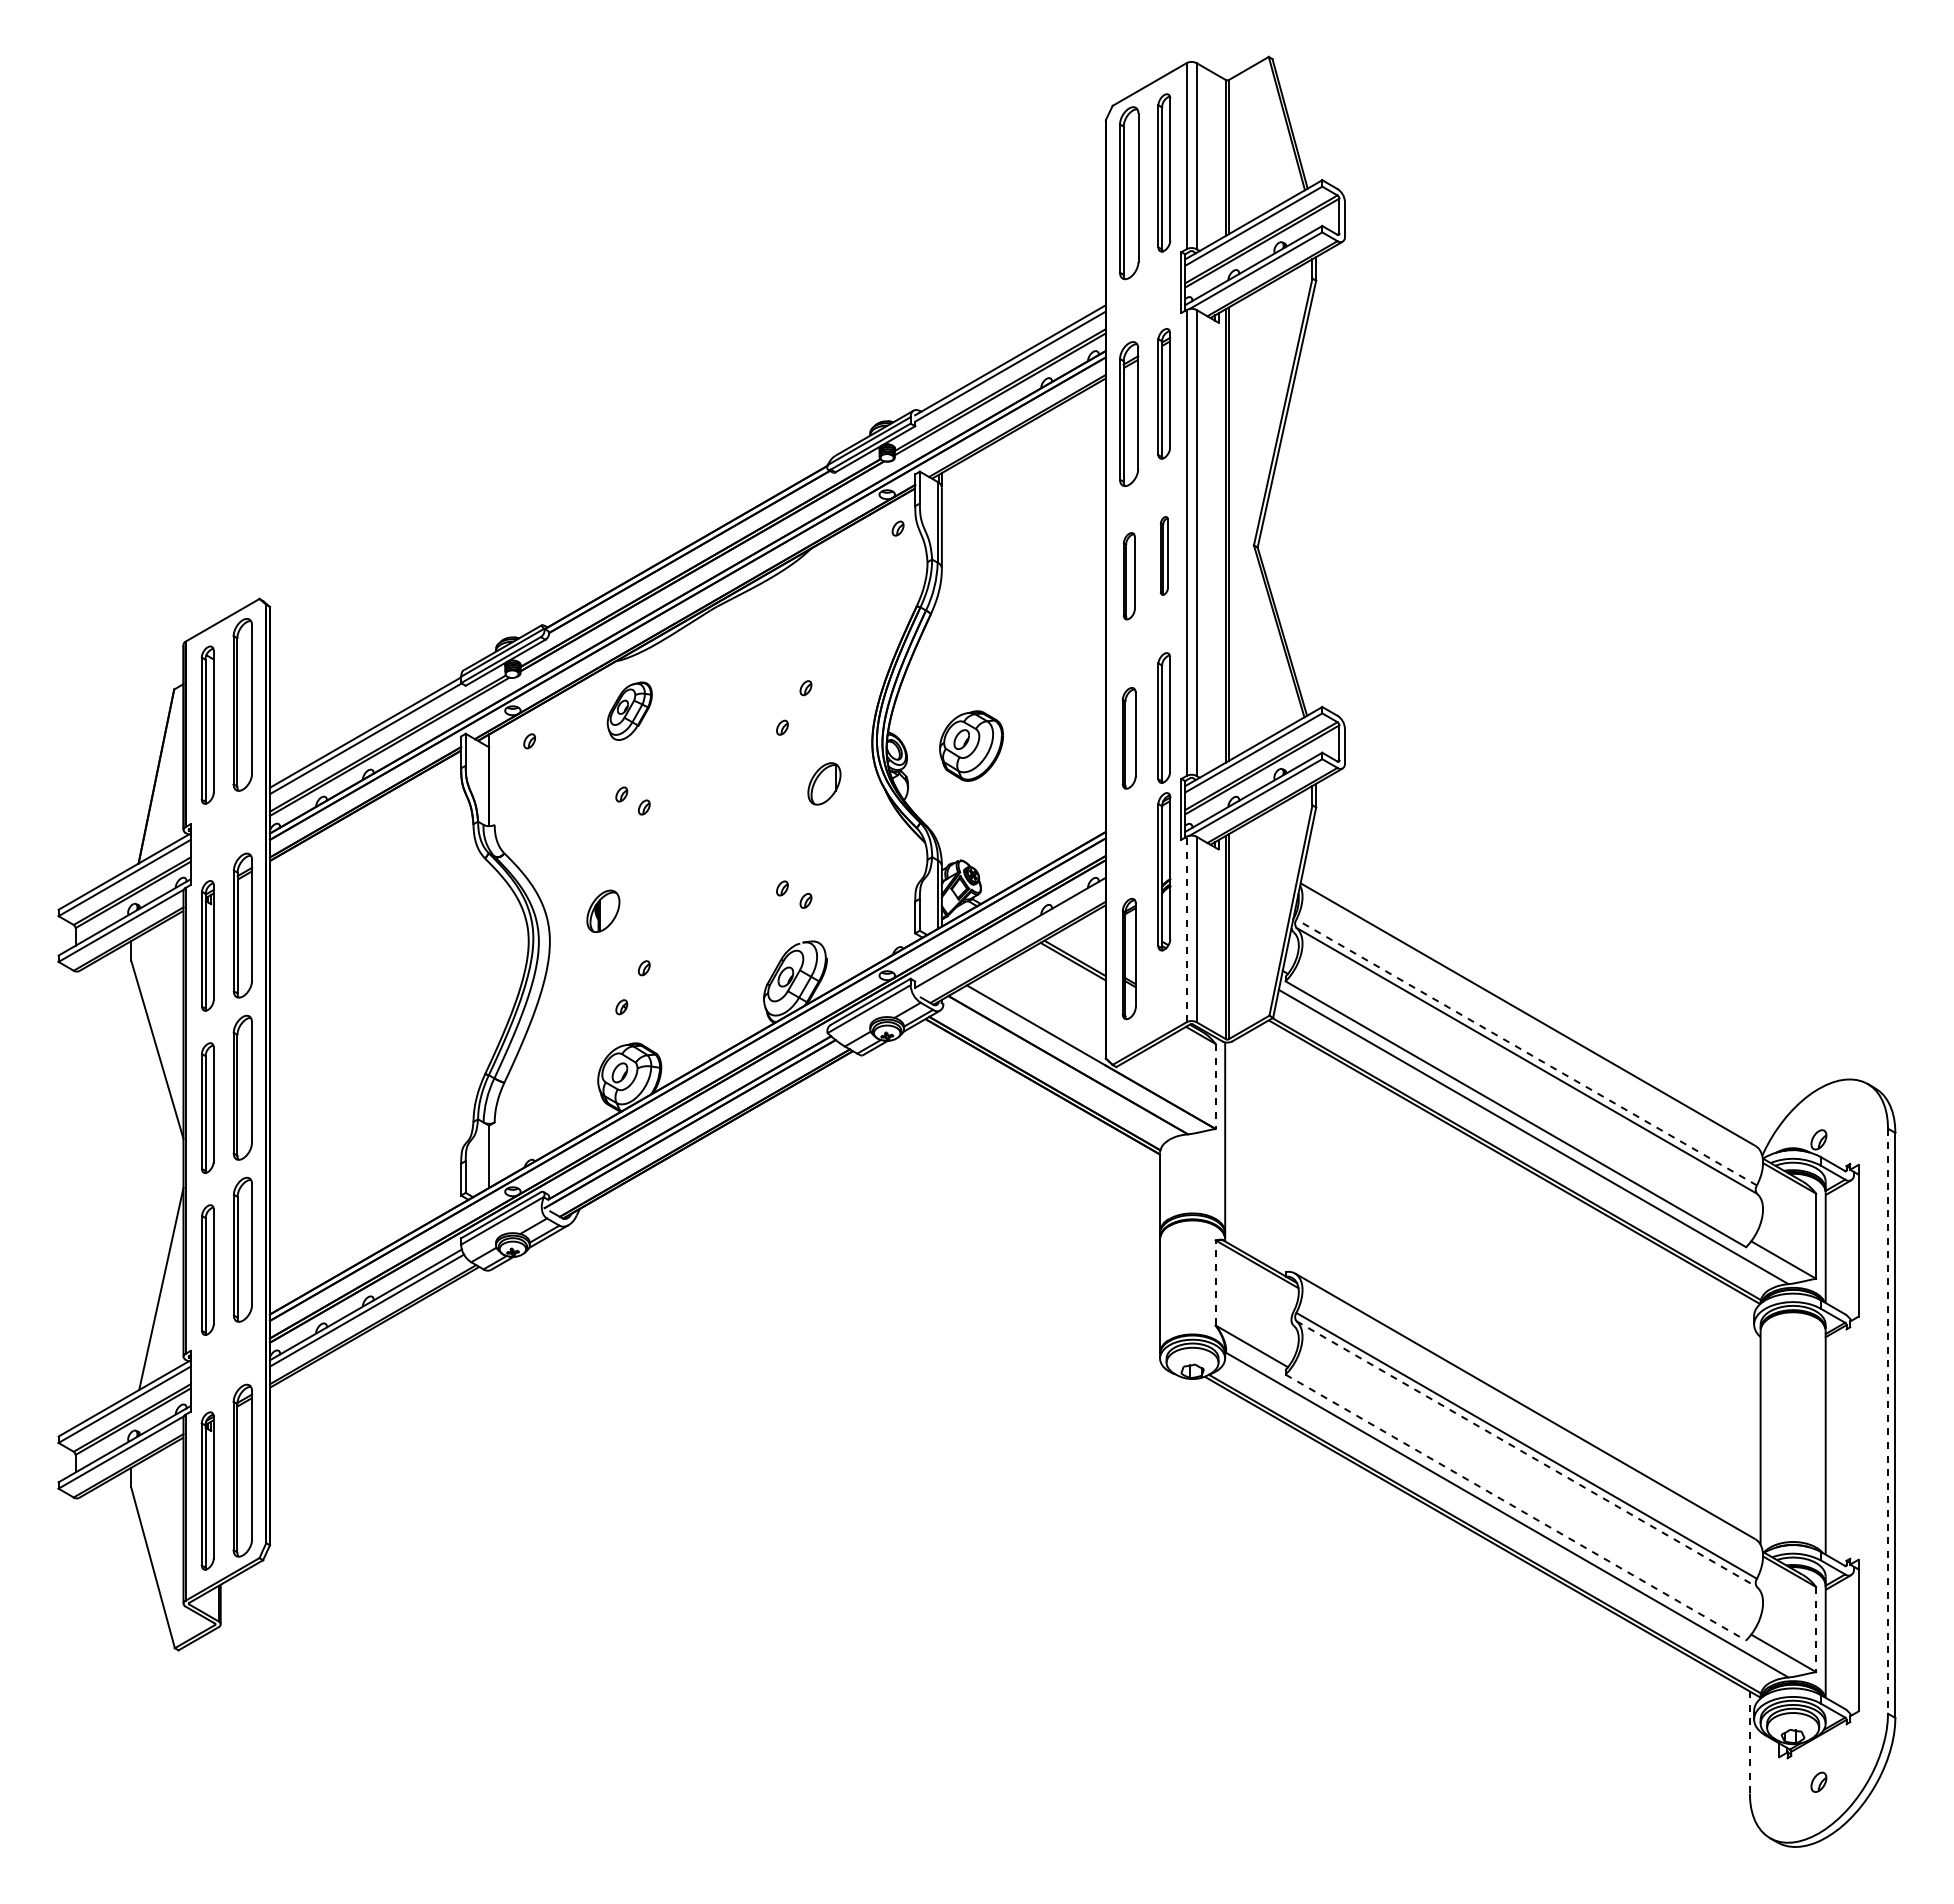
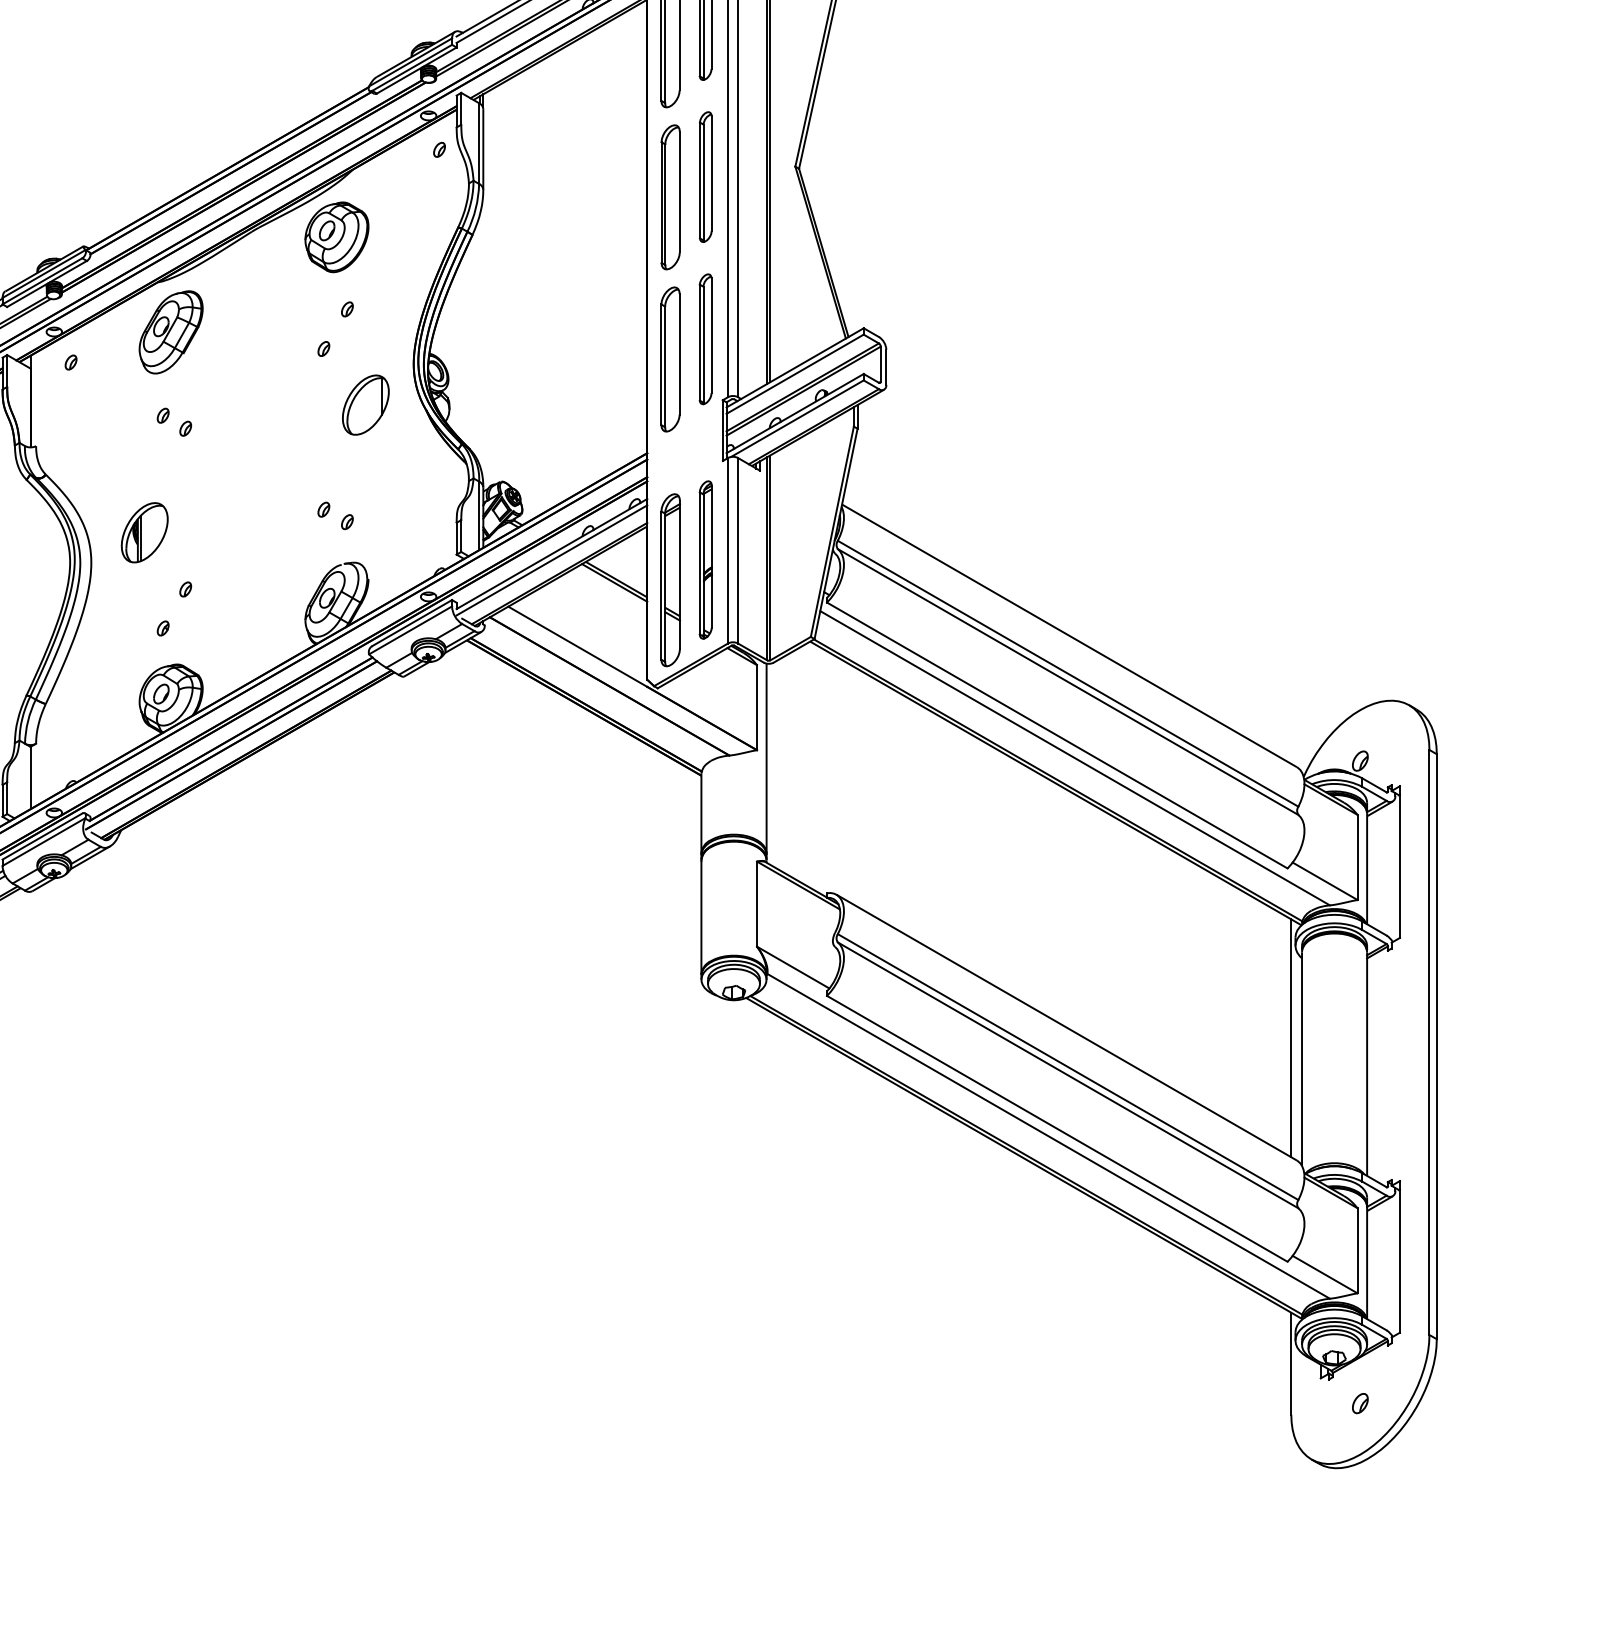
part: (1164, 555) -> (705, 176), size x1.67
part: (1129, 576) -> (670, 197), size x1.67
part: (629, 711) -> (170, 332), size x1.43
part: (1129, 738) -> (670, 359), size x1.43
part: (971, 745) -> (336, 236), moved
part: (824, 783) -> (365, 404), size x1.43
part: (1164, 871) -> (705, 559), moved
part: (603, 910) -> (144, 531), size x1.43
line: (1186, 929) -> (727, 550), dashed -> solid
line: (1010, 939) -> (551, 560), added
part: (1129, 958) -> (670, 579), size x1.43
line: (1526, 1052) -> (1067, 673), dashed -> solid
line: (1215, 1086) -> (756, 707), dashed -> solid
line: (1215, 1282) -> (756, 903), dashed -> solid
line: (1749, 1417) -> (1290, 1038), added
line: (1888, 1421) -> (1429, 1042), dashed -> solid
line: (1526, 1454) -> (1067, 1075), dashed -> solid
line: (1515, 1507) -> (1056, 1128), dashed -> solid
line: (1816, 1629) -> (1357, 1250), dashed -> solid
line: (1749, 1741) -> (1290, 1362), dashed -> solid

